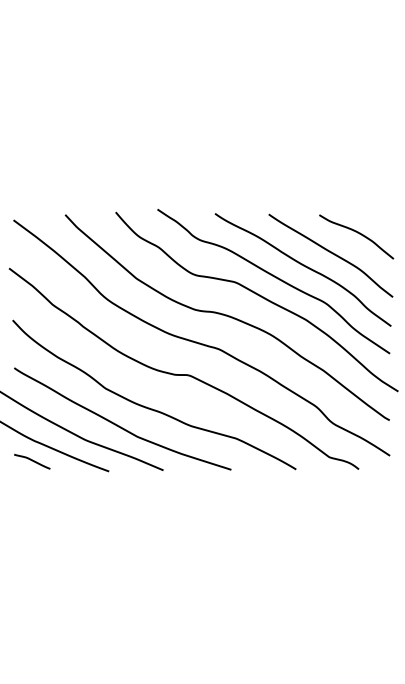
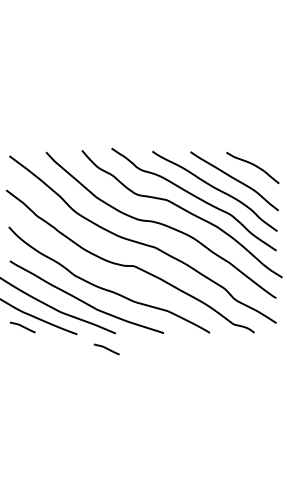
curve: (150, 492) -> (106, 349), added

